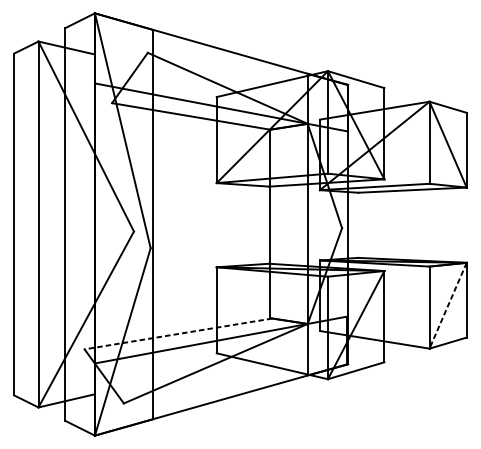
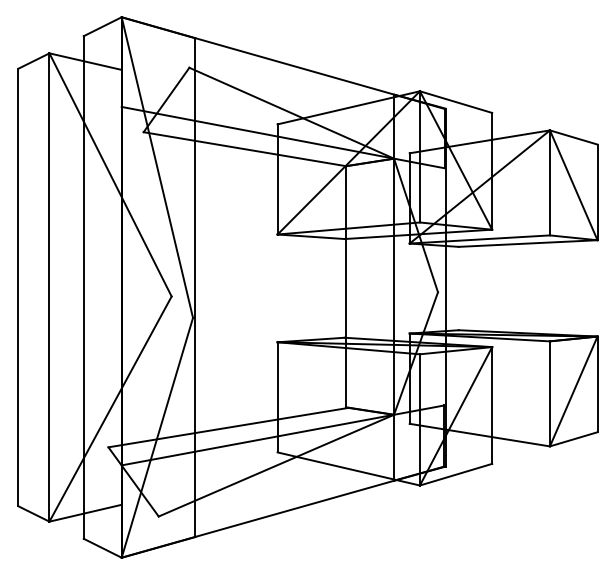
line: (447, 305) -> (573, 391), dashed -> solid
line: (178, 333) -> (228, 427), dashed -> solid

